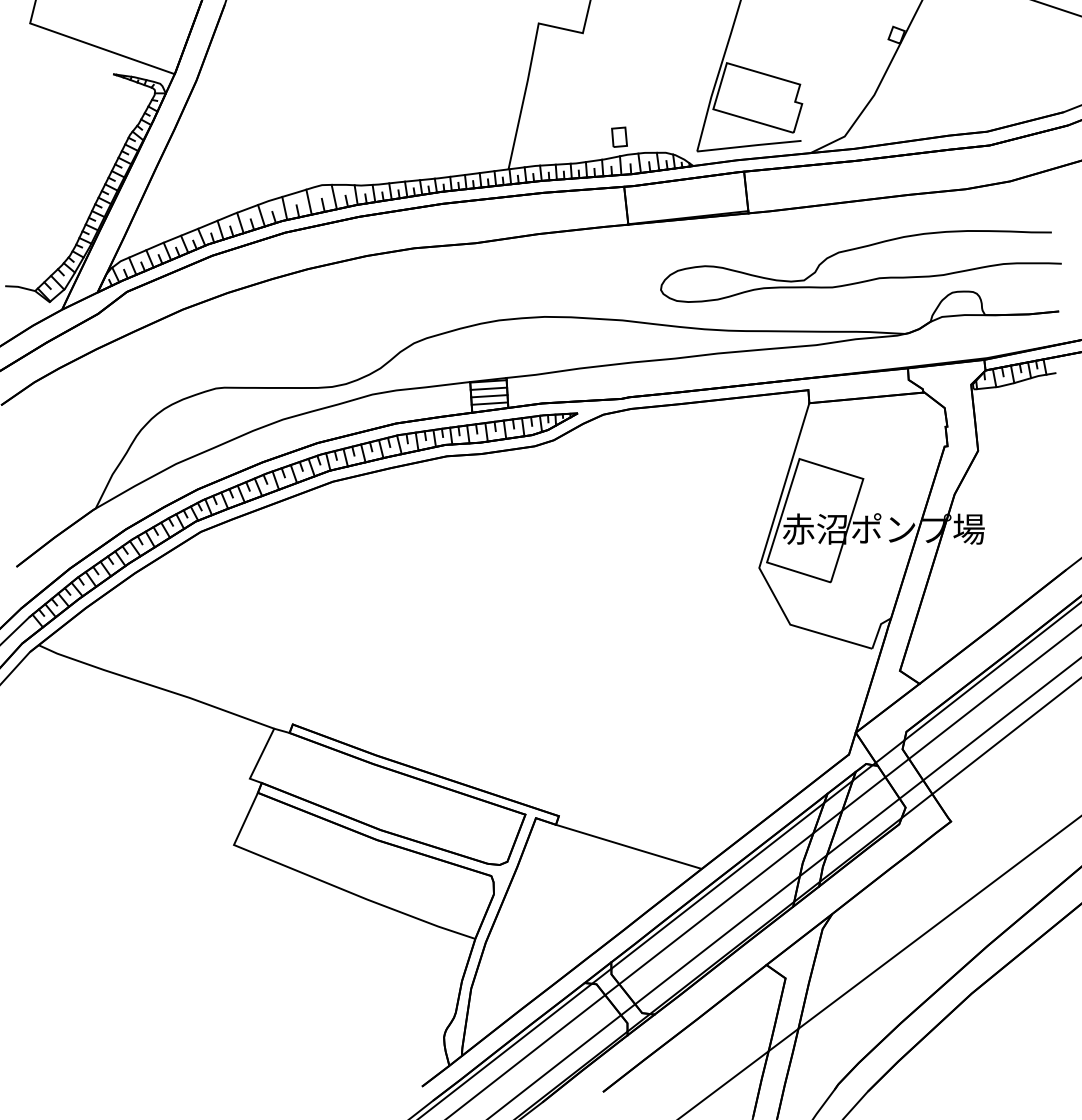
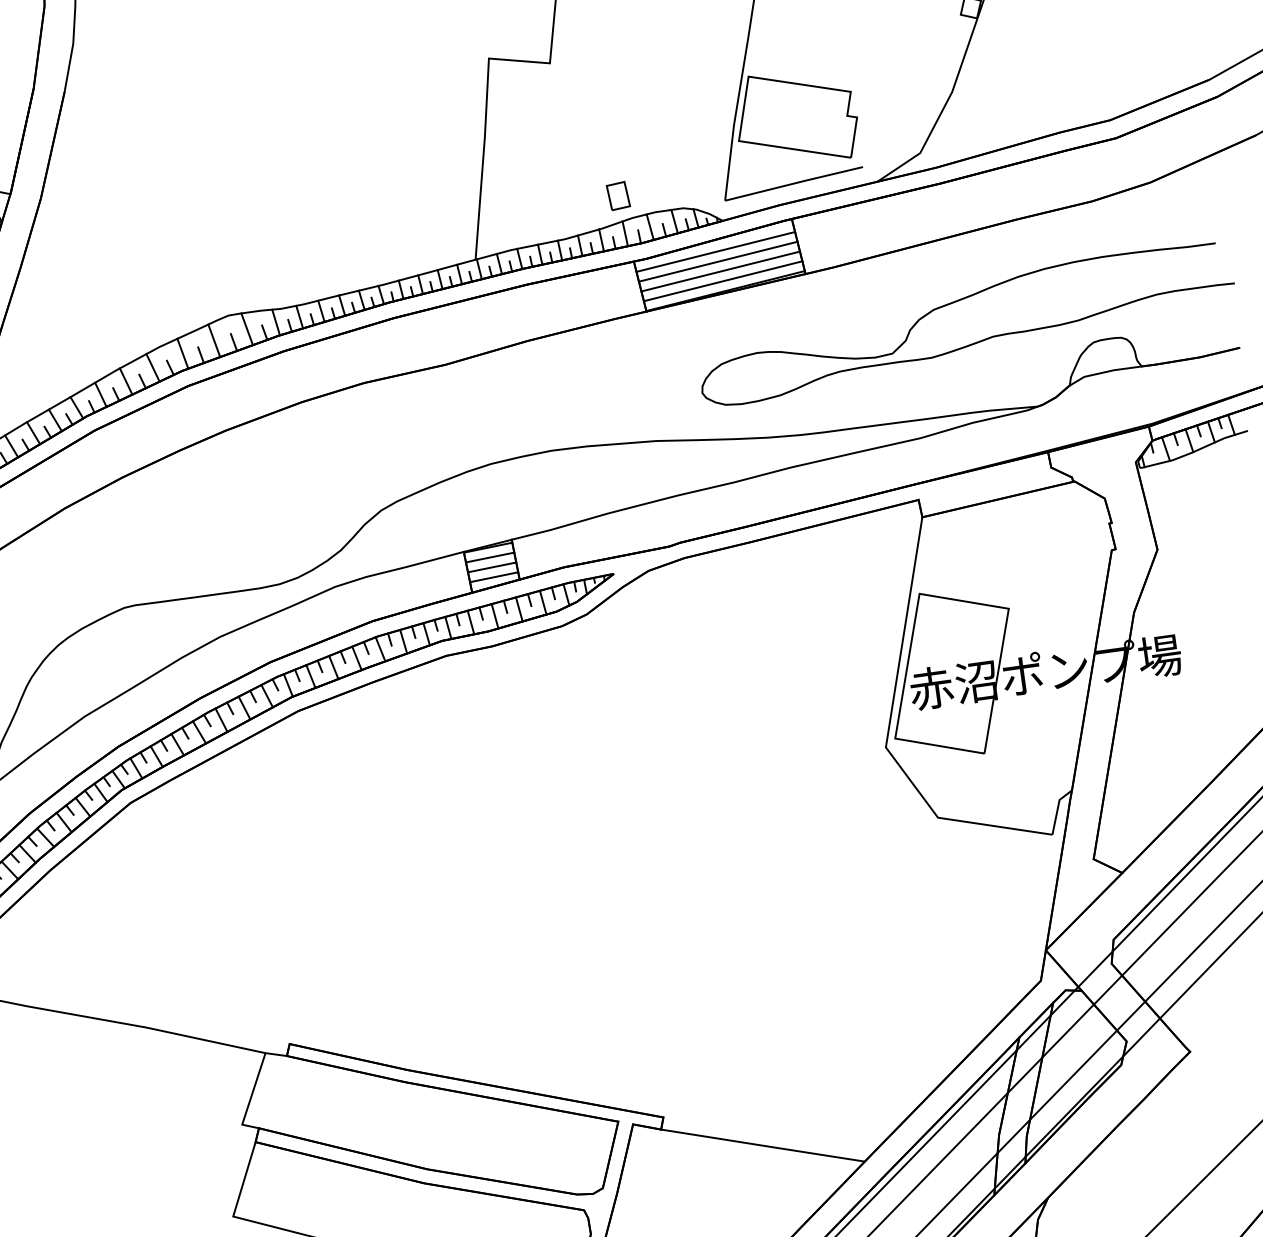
line: (685, 187) -> (716, 251), added
line: (685, 195) -> (717, 261), added
line: (686, 202) -> (720, 271), added
line: (687, 209) -> (722, 280), added

